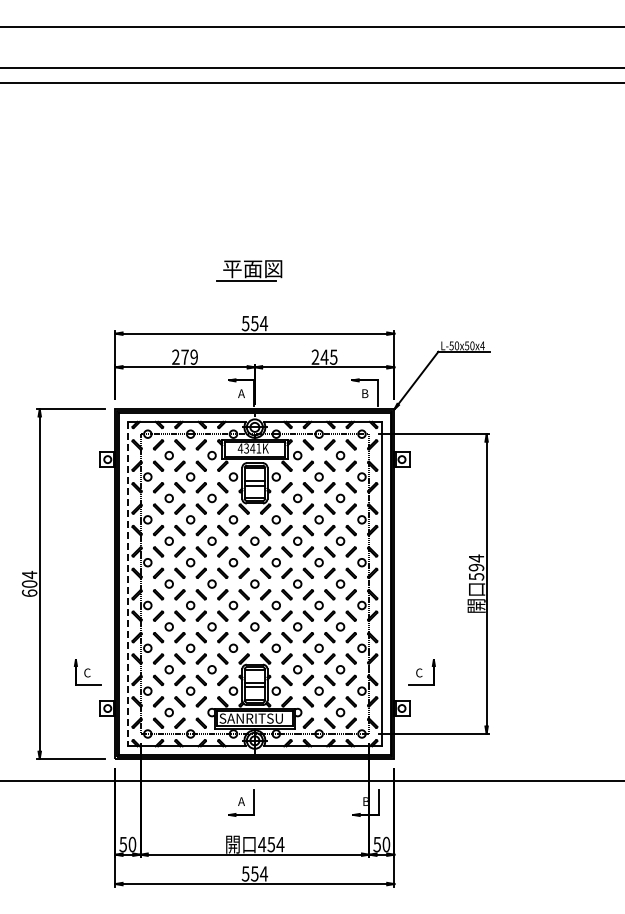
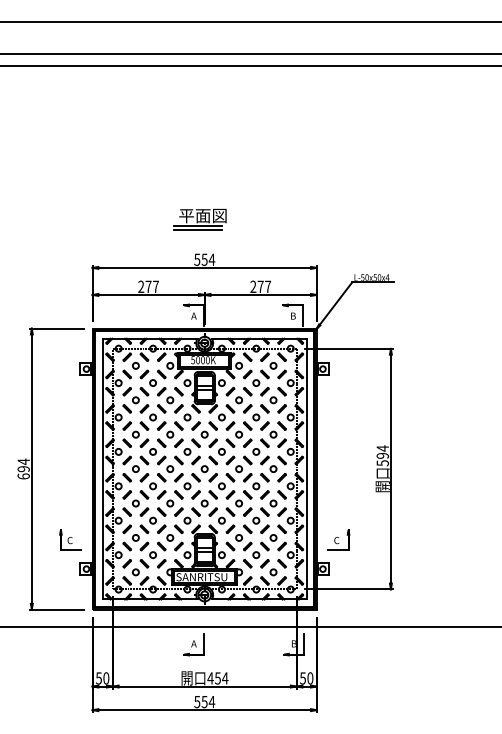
line: (246, 286) -> (197, 230), added
text: (193, 356) -> (155, 286), 279 -> 277
text: (328, 356) -> (263, 286), 245 -> 277
text: (249, 448) -> (200, 360), 4341K -> 5000K
text: (29, 583) -> (23, 468), 604 -> 694
line: (127, 584) -> (102, 469), dashed -> solid

